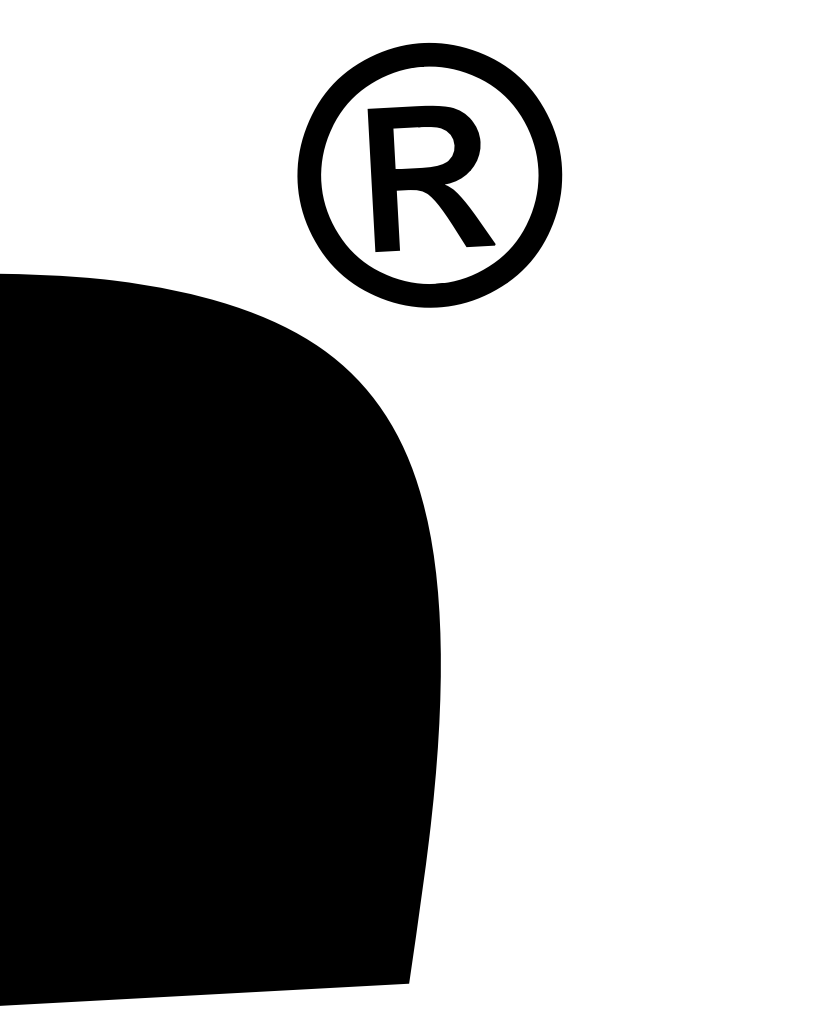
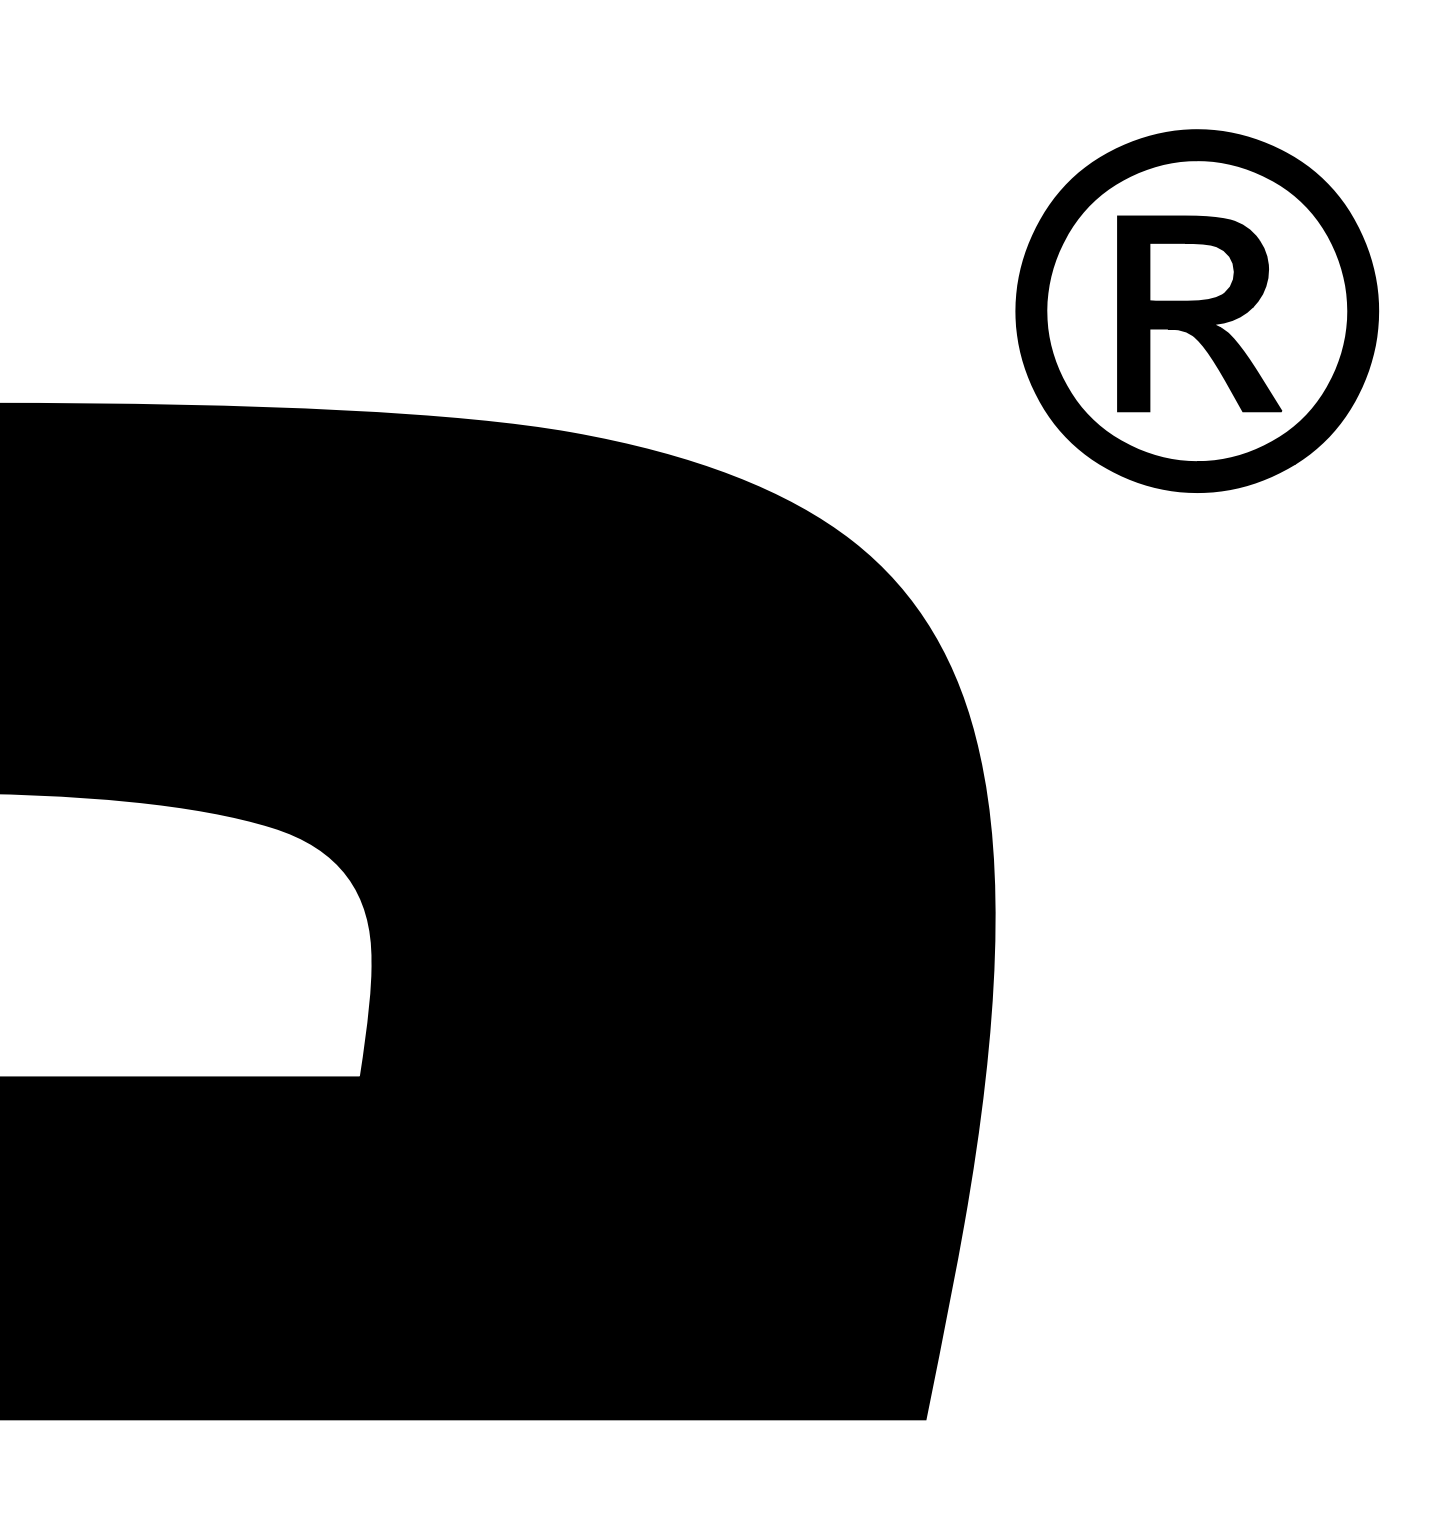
part: (429, 174) -> (1197, 310), moved

